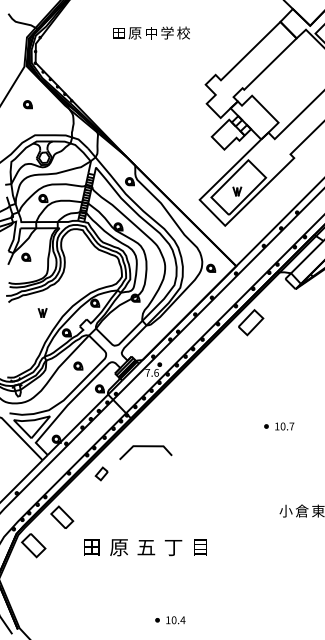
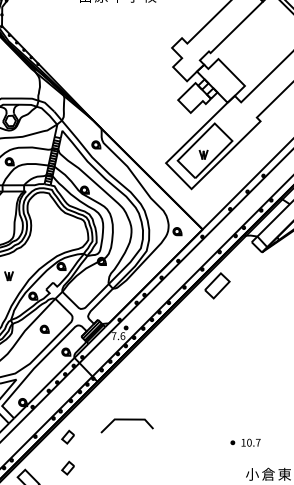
part: (279, 426) -> (245, 442), moved
line: (145, 447) -> (126, 420), moved
part: (101, 504) -> (67, 467), added

